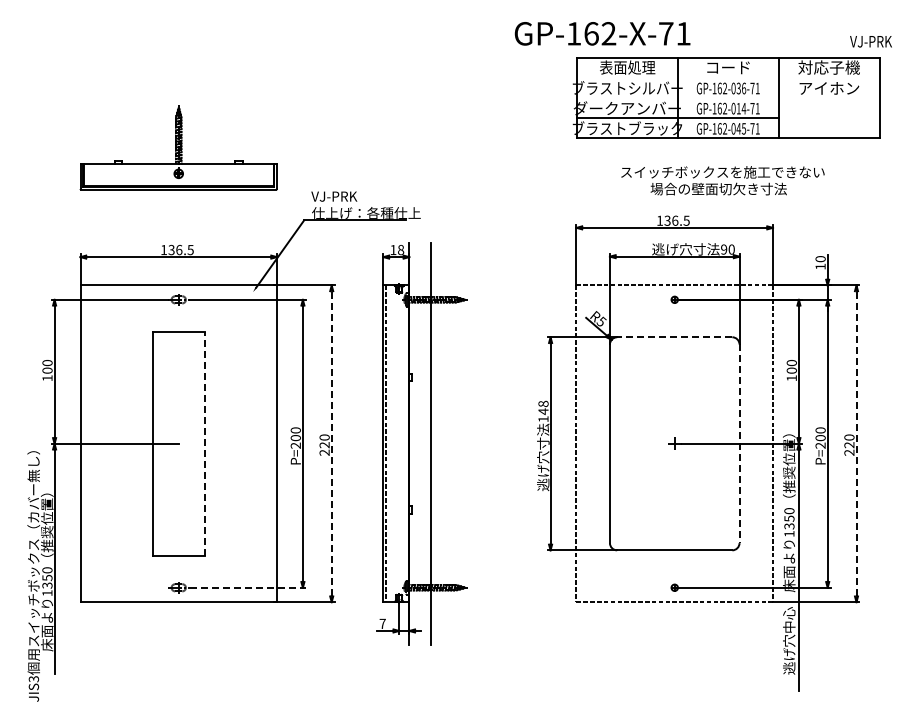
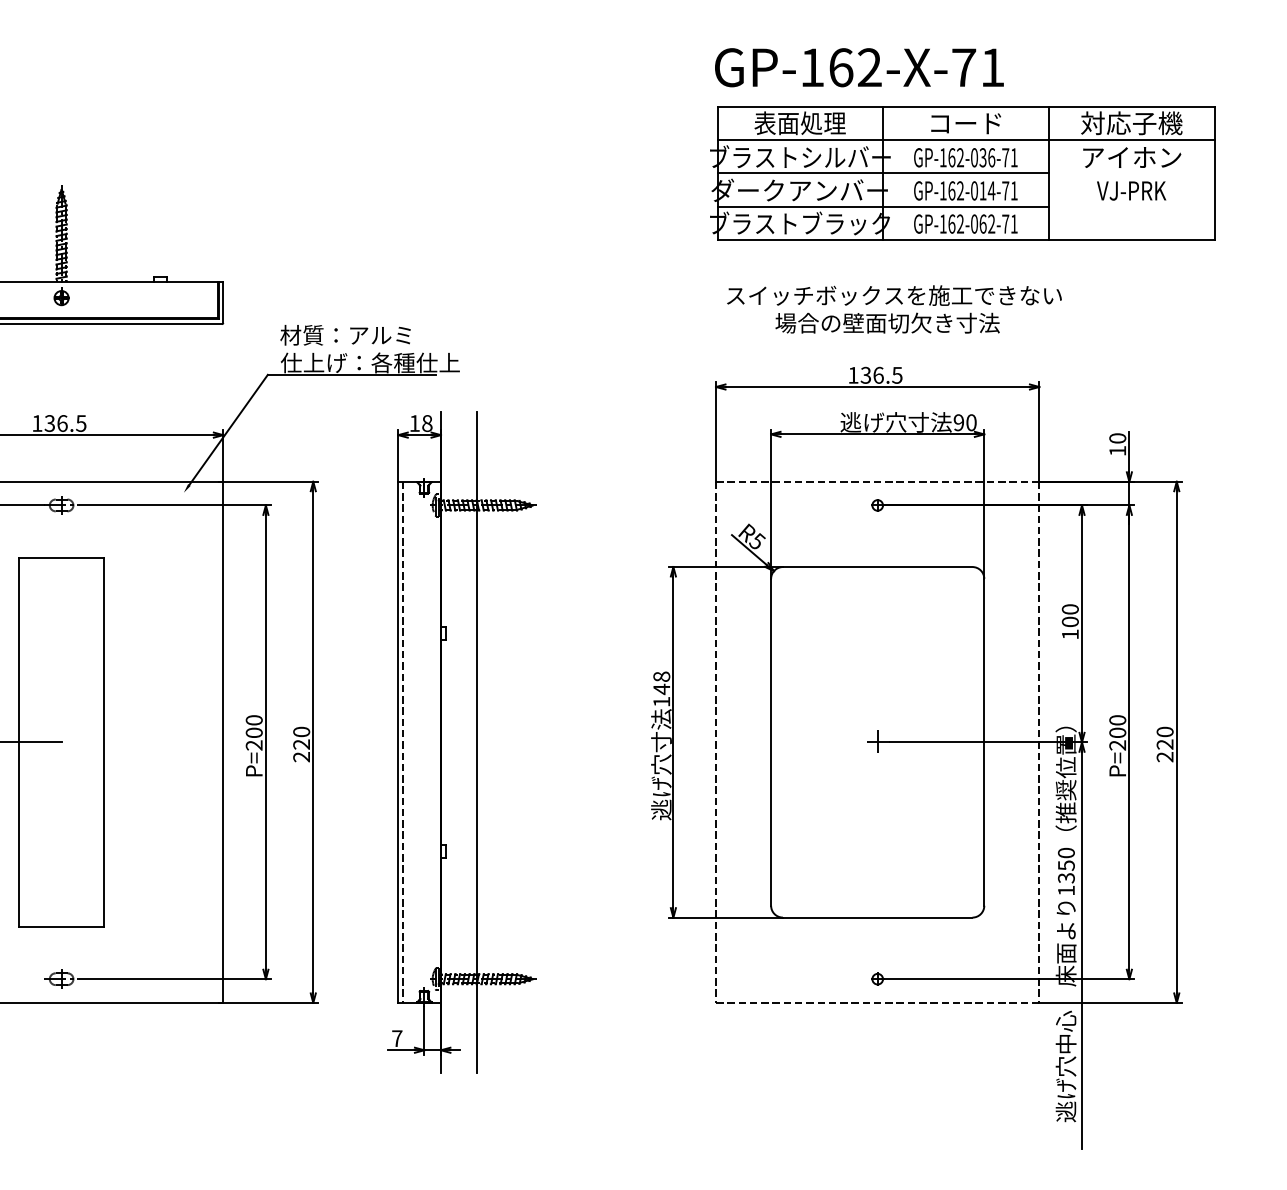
text: (602, 33) -> (859, 67), moved
text: (870, 41) -> (1130, 190), moved
line: (728, 77) -> (966, 139), added
line: (678, 98) -> (883, 174), added
text: (741, 128) -> (987, 223), GP-162-045-71 -> GP-162-062-71
text: (722, 180) -> (893, 309), moved
text: (350, 196) -> (344, 335), VJ-PRK -> 材質：アルミ
line: (674, 337) -> (877, 567), dashed -> solid
line: (204, 443) -> (103, 741), dashed -> solid
line: (331, 443) -> (312, 741), dashed -> solid
line: (856, 443) -> (1176, 741), dashed -> solid
line: (739, 444) -> (984, 743), dashed -> solid
line: (248, 587) -> (176, 978), dashed -> solid

